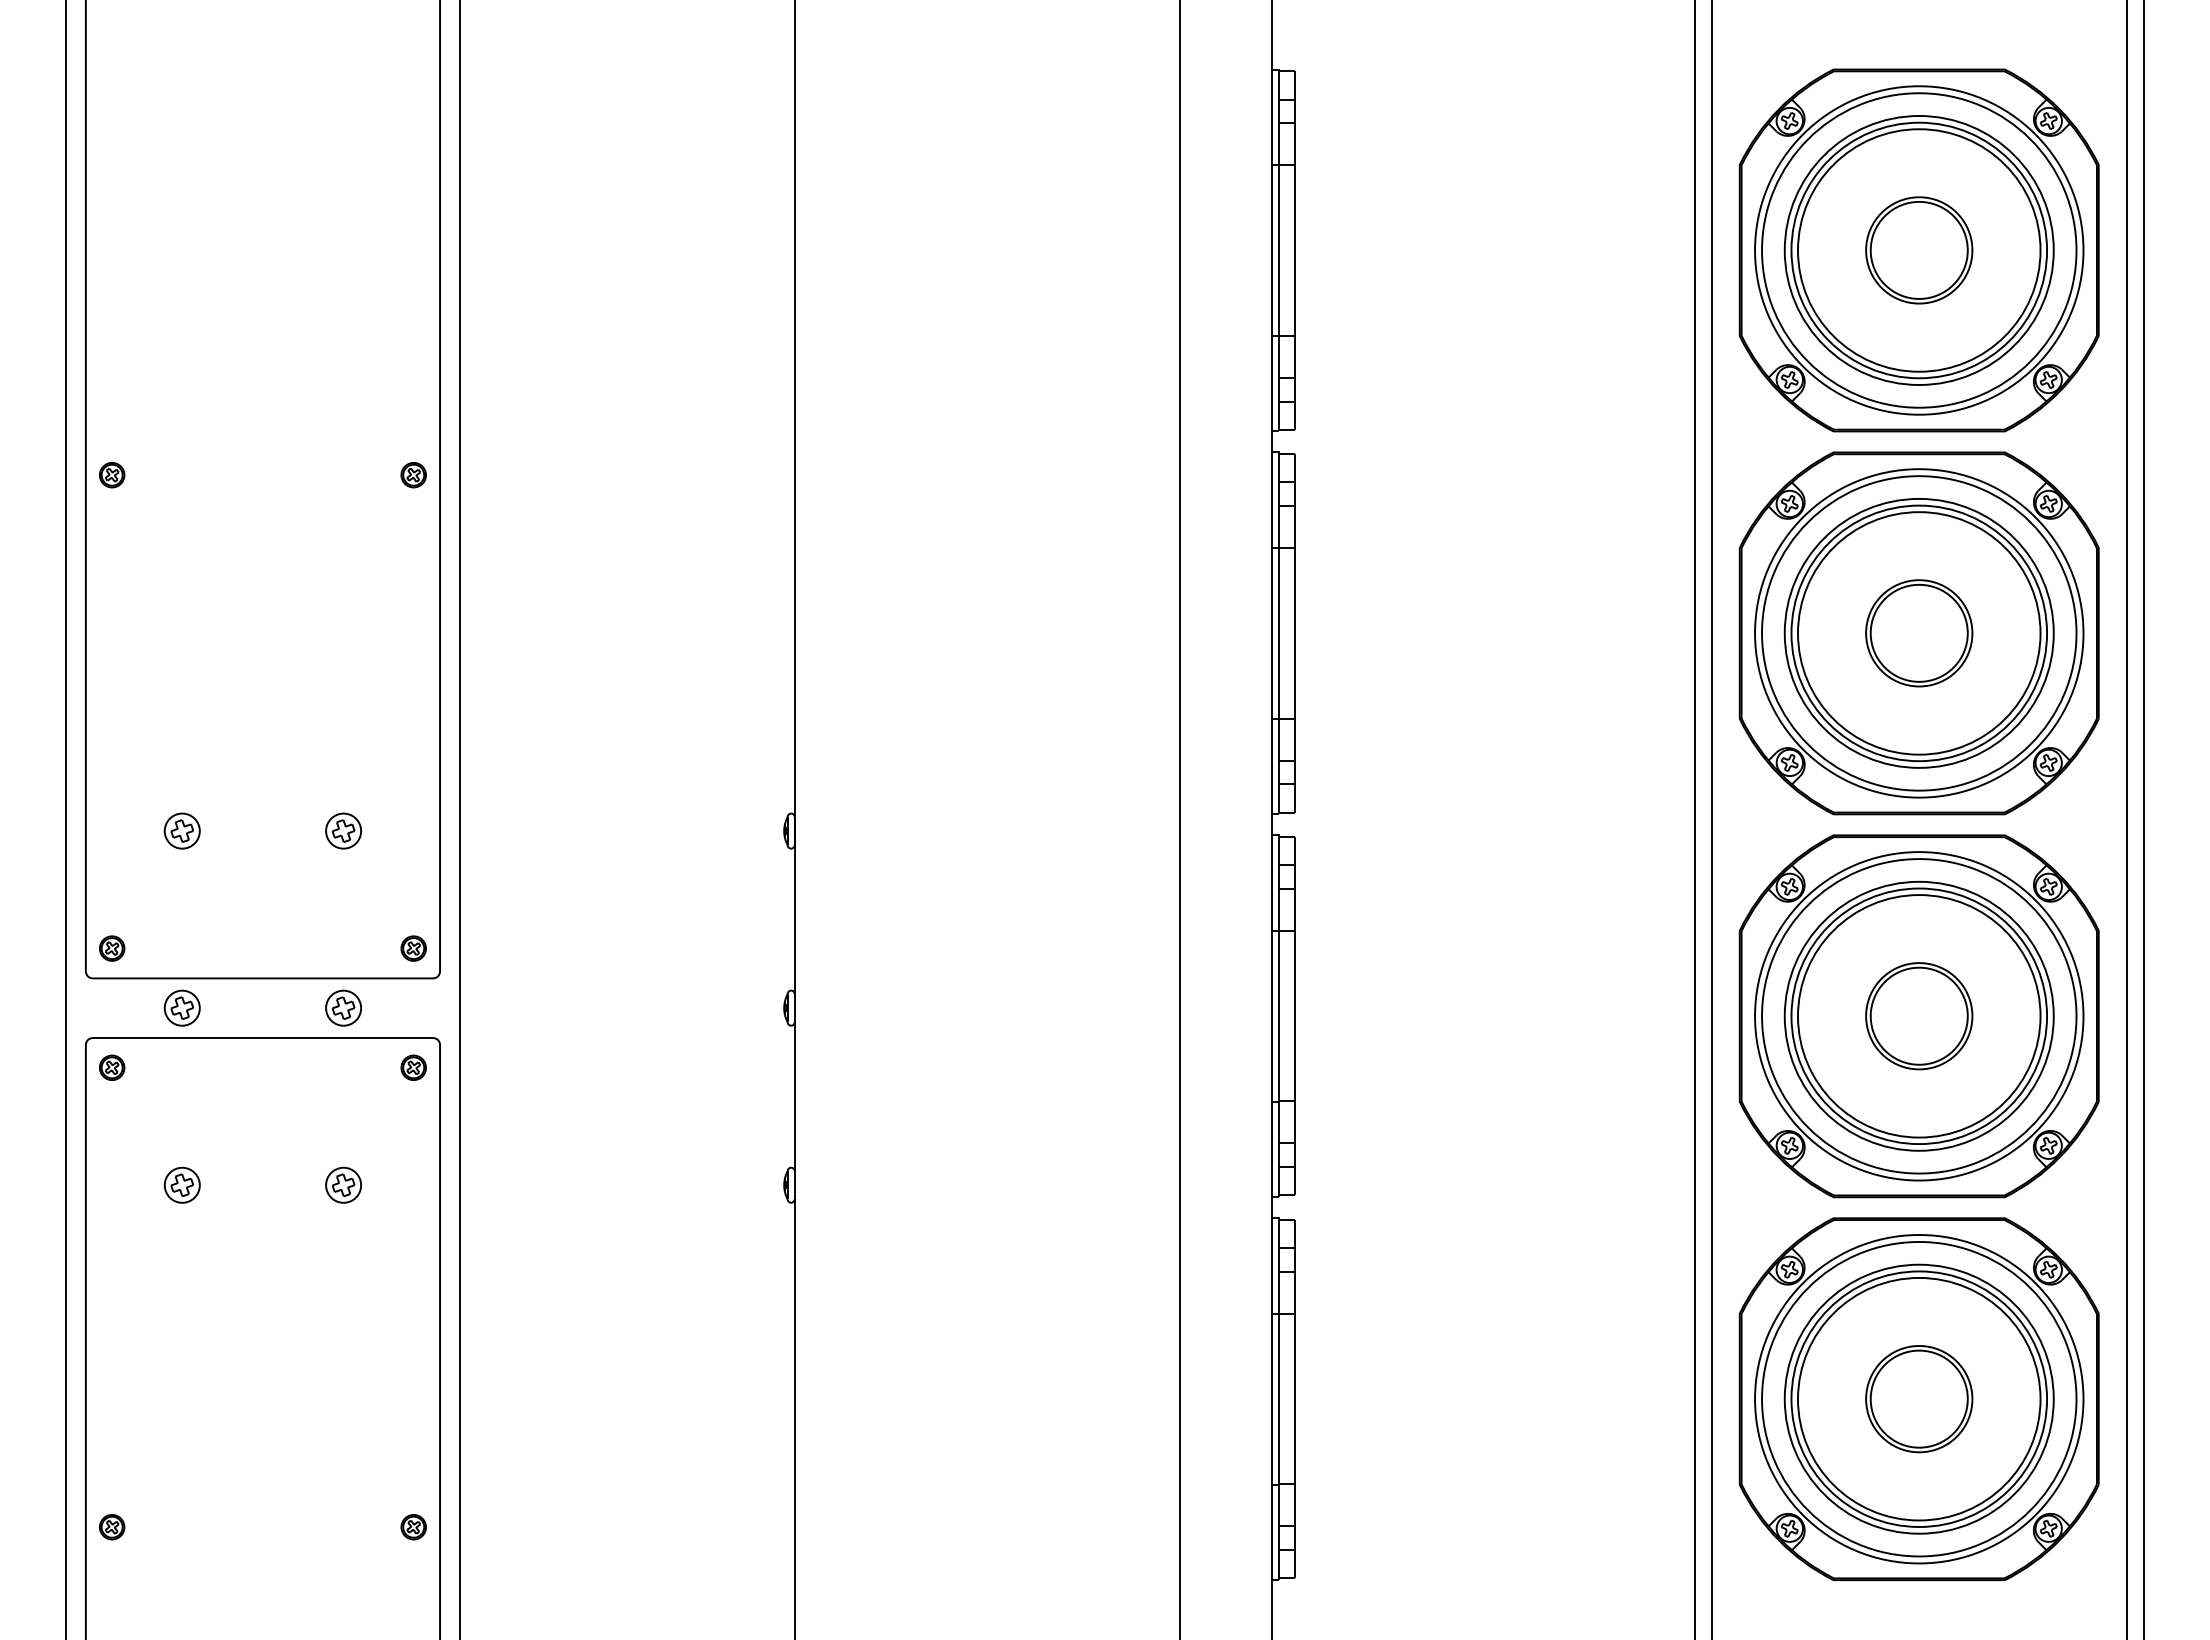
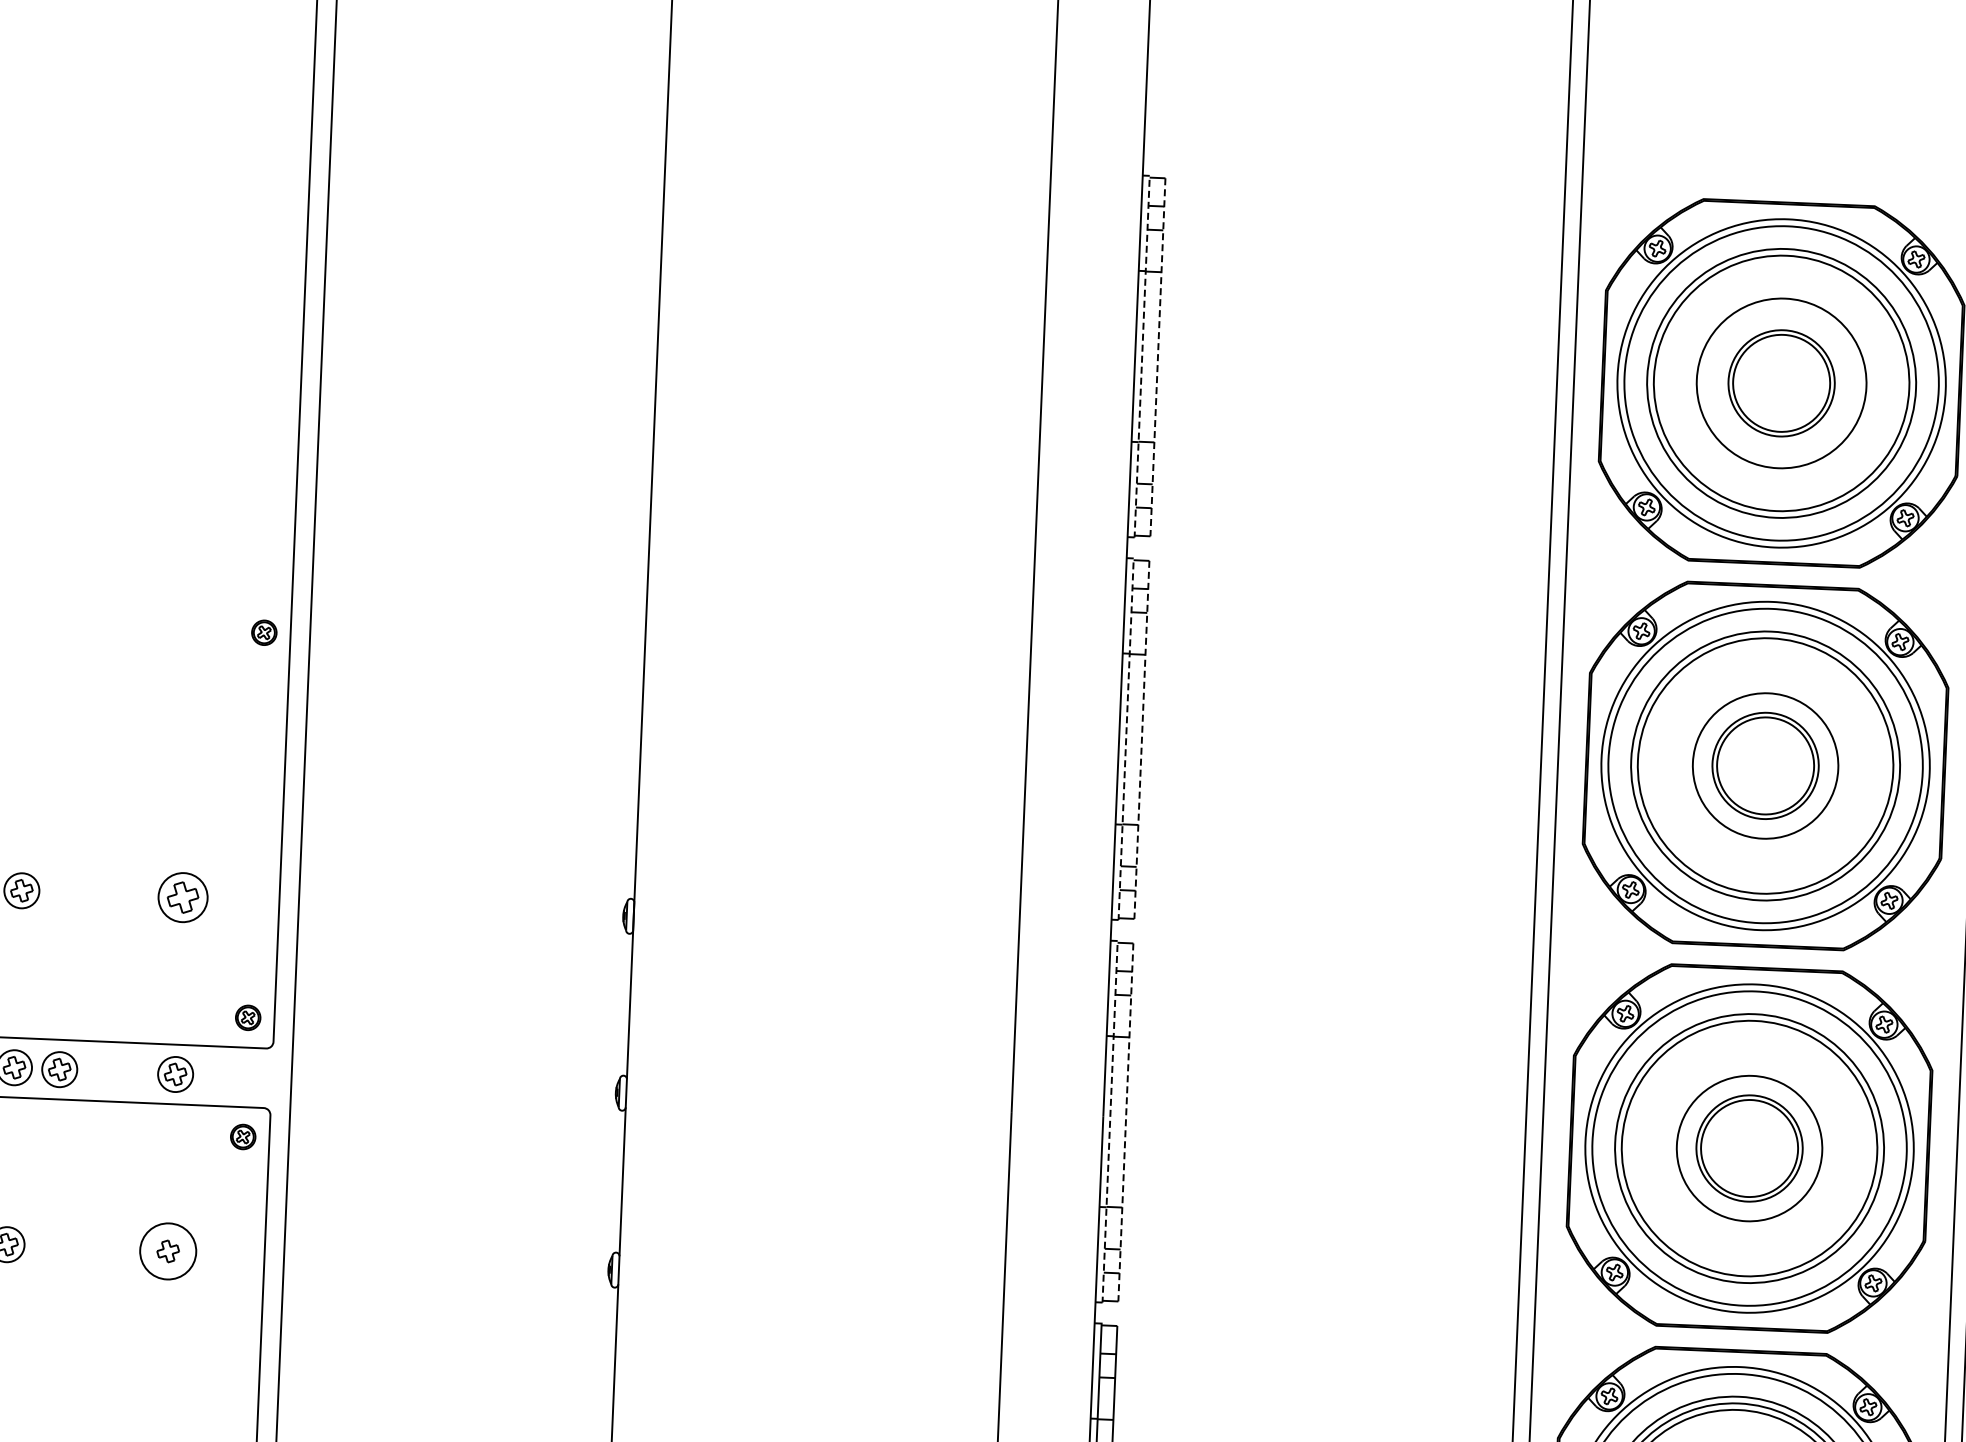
line: (1279, 246) -> (1142, 352), solid -> dashed
circle: (1919, 250) -> (1781, 383), size x0.7
line: (1295, 251) -> (1158, 358), solid -> dashed
part: (413, 475) -> (264, 633), moved
line: (1279, 629) -> (1126, 735), solid -> dashed
line: (1295, 633) -> (1142, 739), solid -> dashed
circle: (1919, 633) -> (1765, 766), size x0.6
part: (343, 830) -> (182, 896), size x1.4
part: (227, 1007) -> (59, 1068), added
line: (1279, 1012) -> (1110, 1117), solid -> dashed
line: (1295, 1016) -> (1126, 1122), solid -> dashed
circle: (1919, 1016) -> (1749, 1148), size x0.6
circle: (343, 1184) -> (168, 1250), size x1.6

